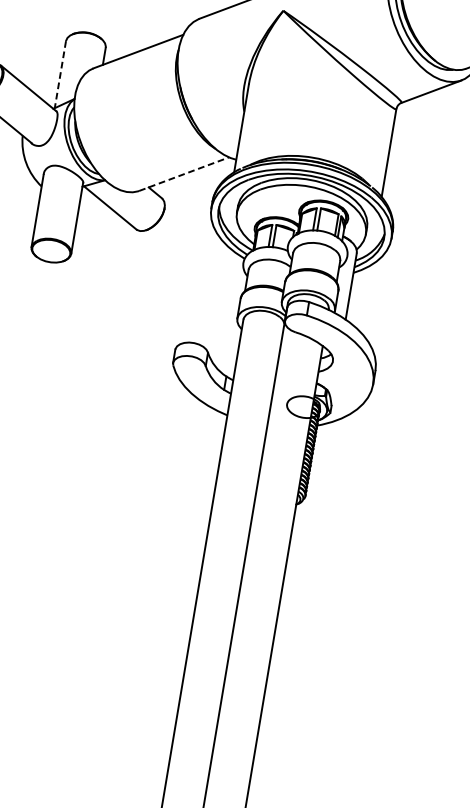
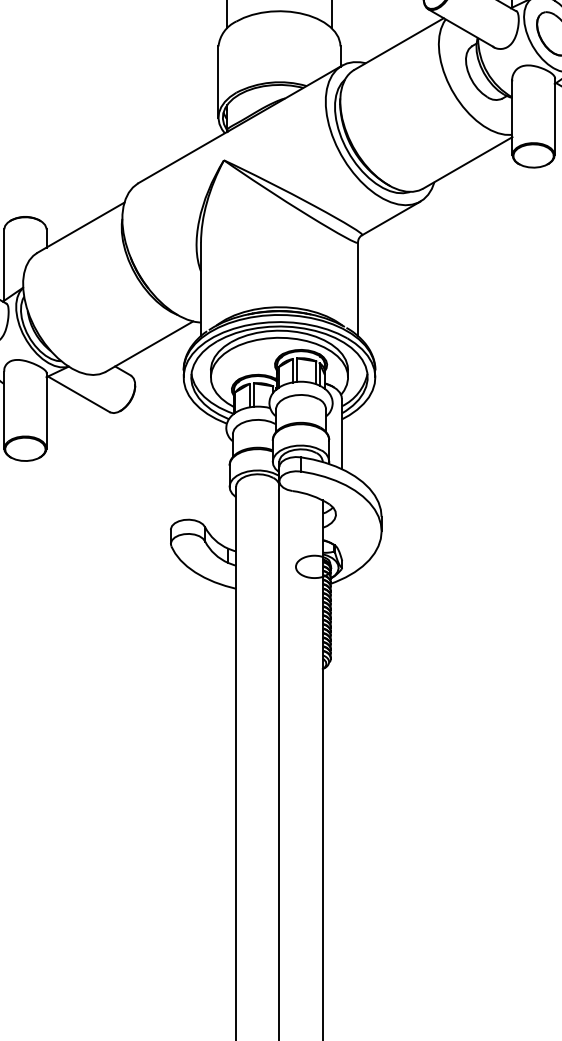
line: (60, 75) -> (4, 265), dashed -> solid
line: (184, 174) -> (149, 346), dashed -> solid

